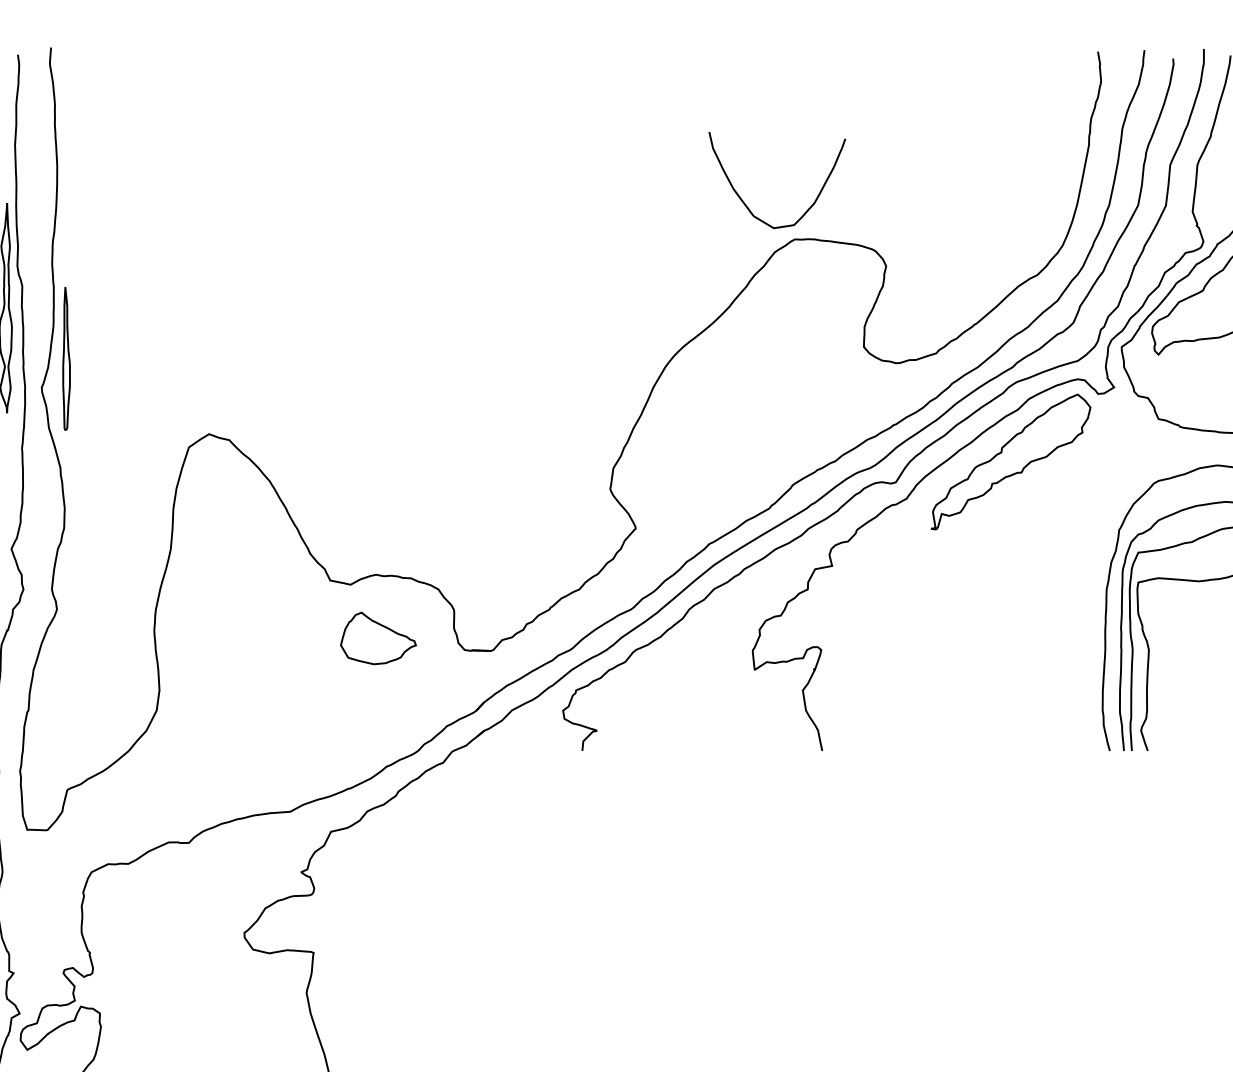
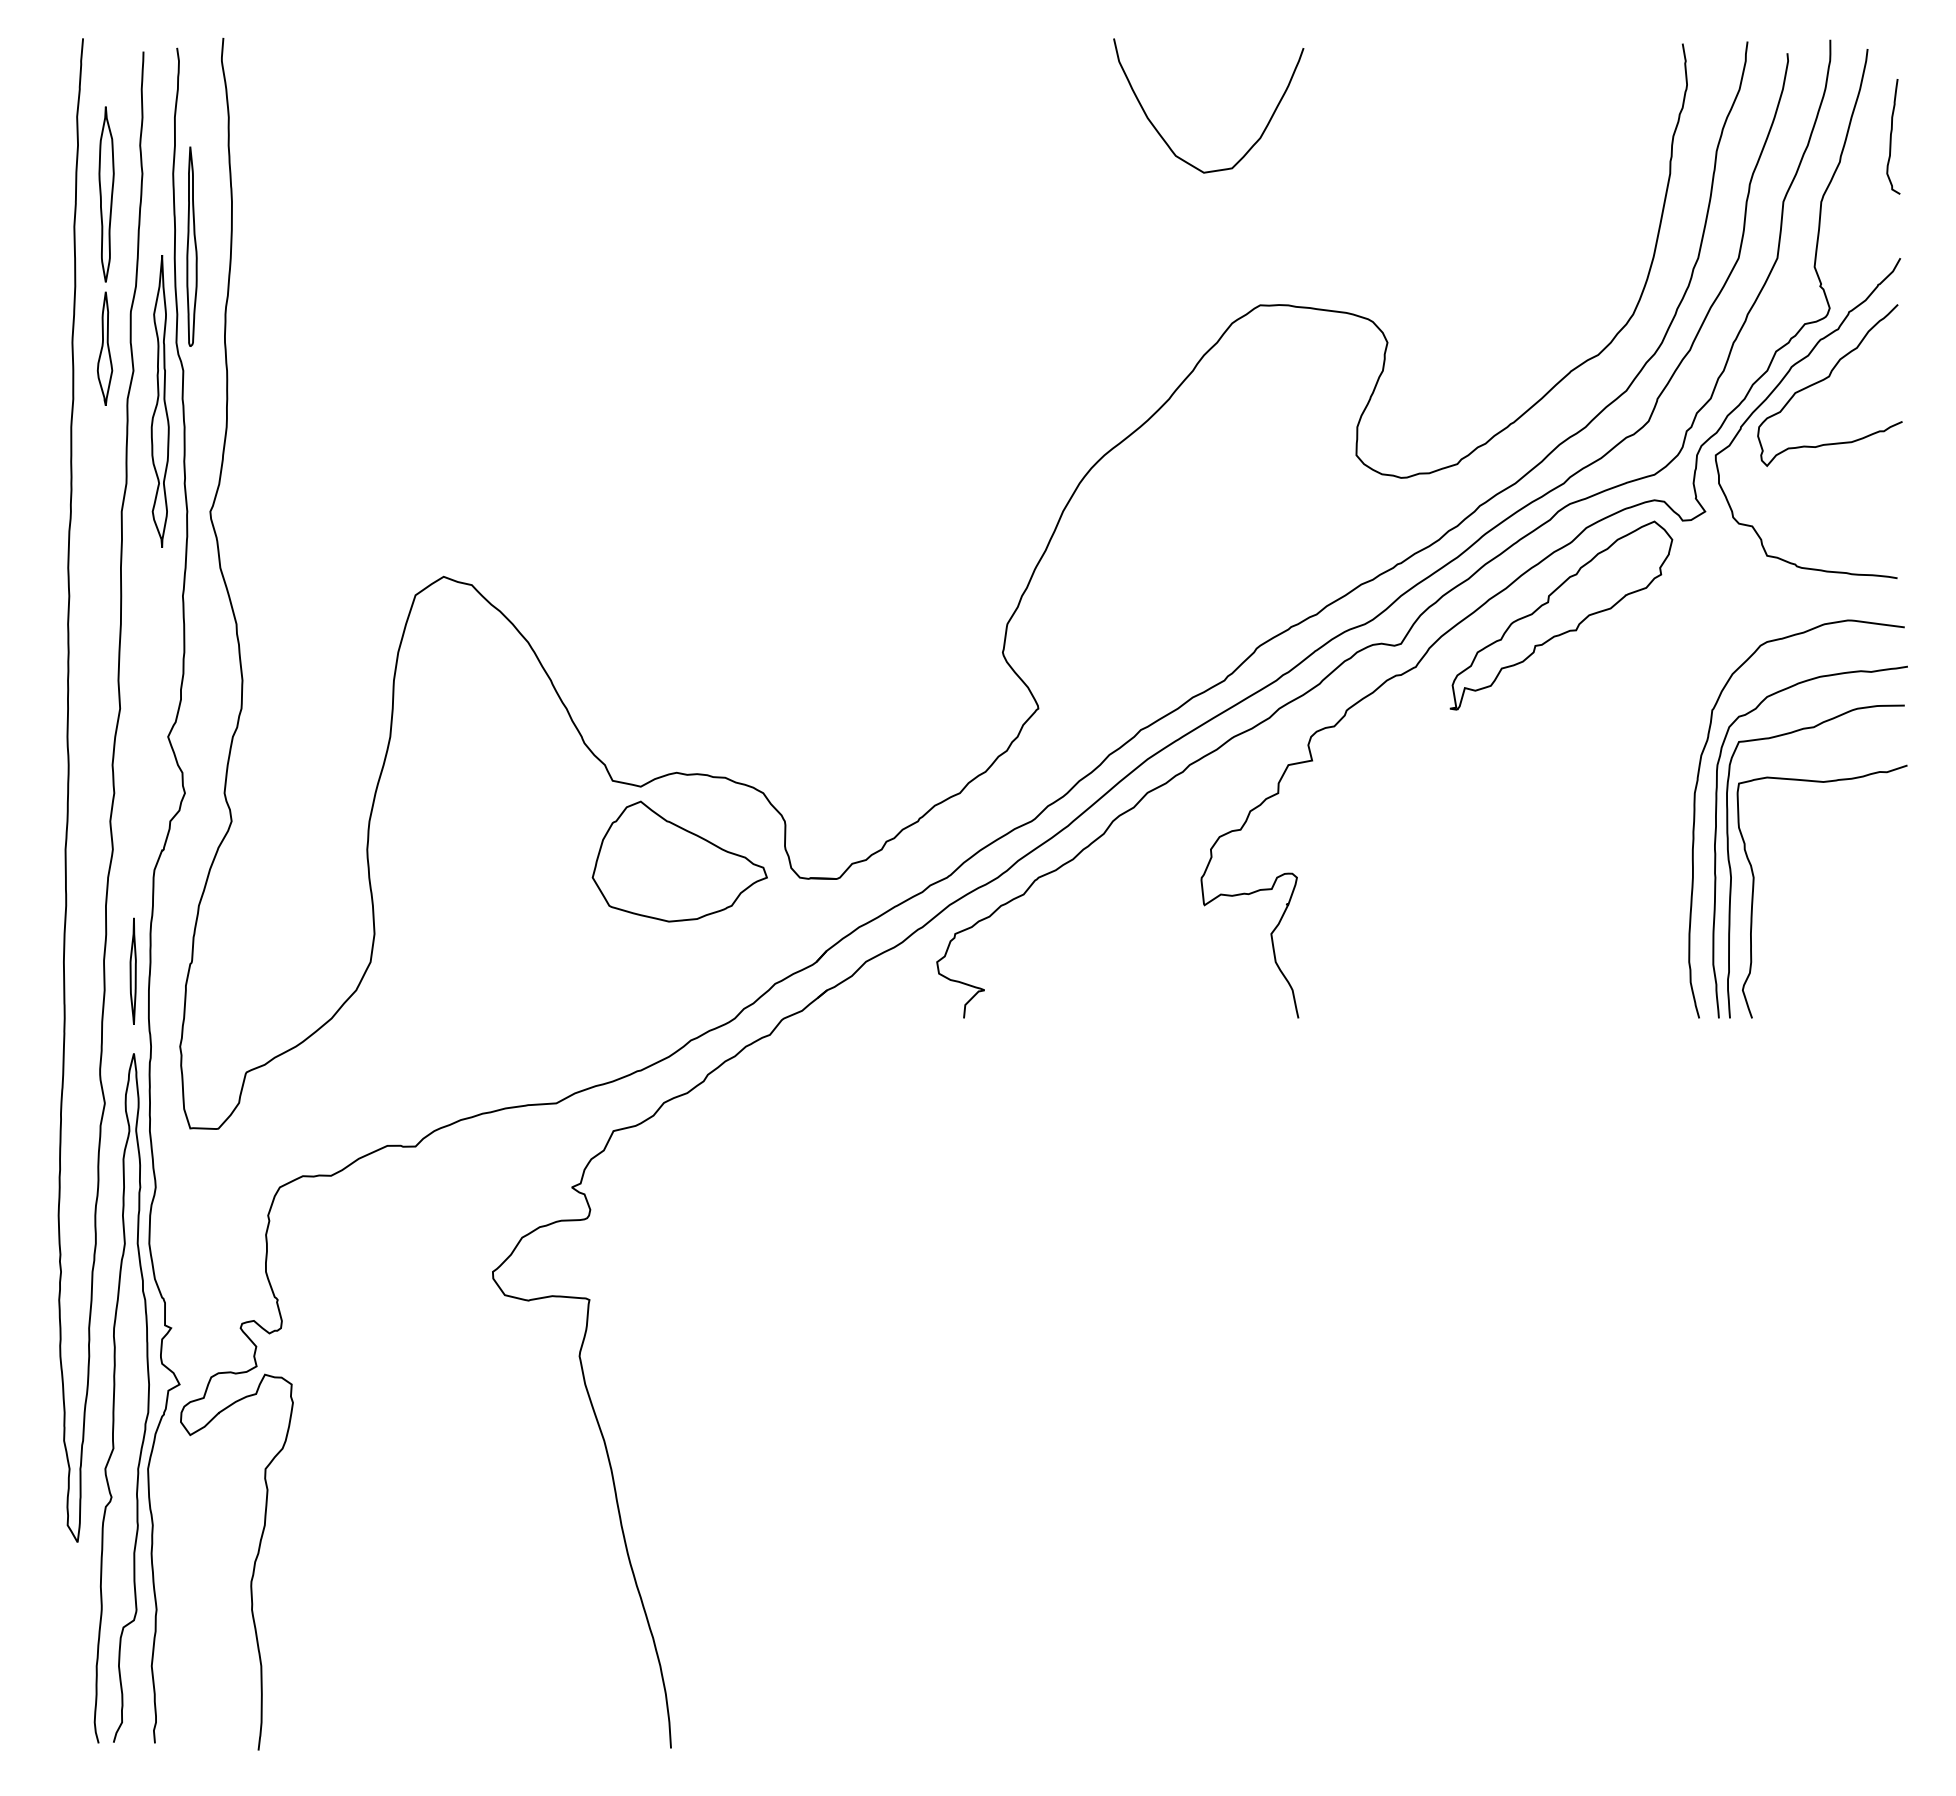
curve: (744, 202) -> (1163, 137), moved
part: (66, 358) -> (191, 246), moved
part: (378, 638) -> (679, 861), size x1.67

